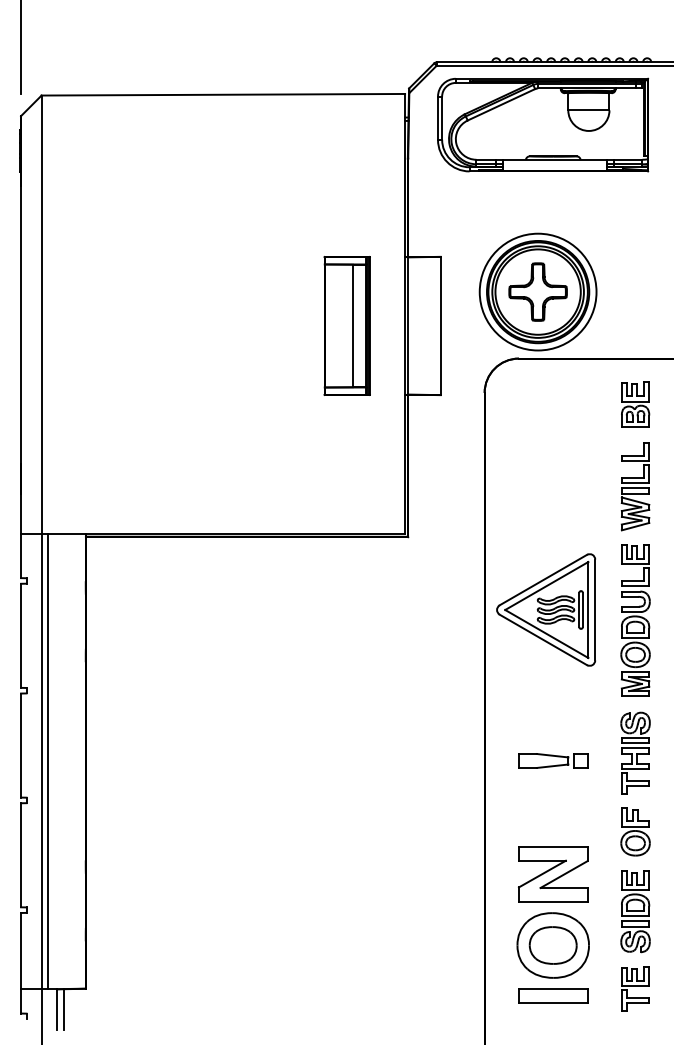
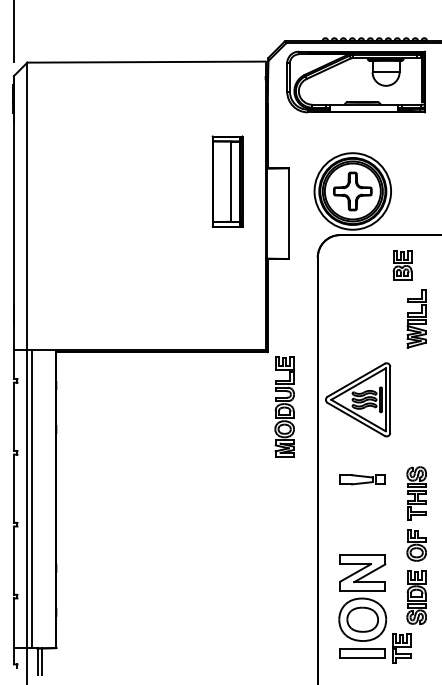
part: (346, 325) -> (227, 181), moved
part: (635, 405) -> (402, 265), moved
part: (635, 620) -> (284, 406), moved
part: (552, 760) -> (362, 479), moved
part: (635, 989) -> (401, 648), moved

